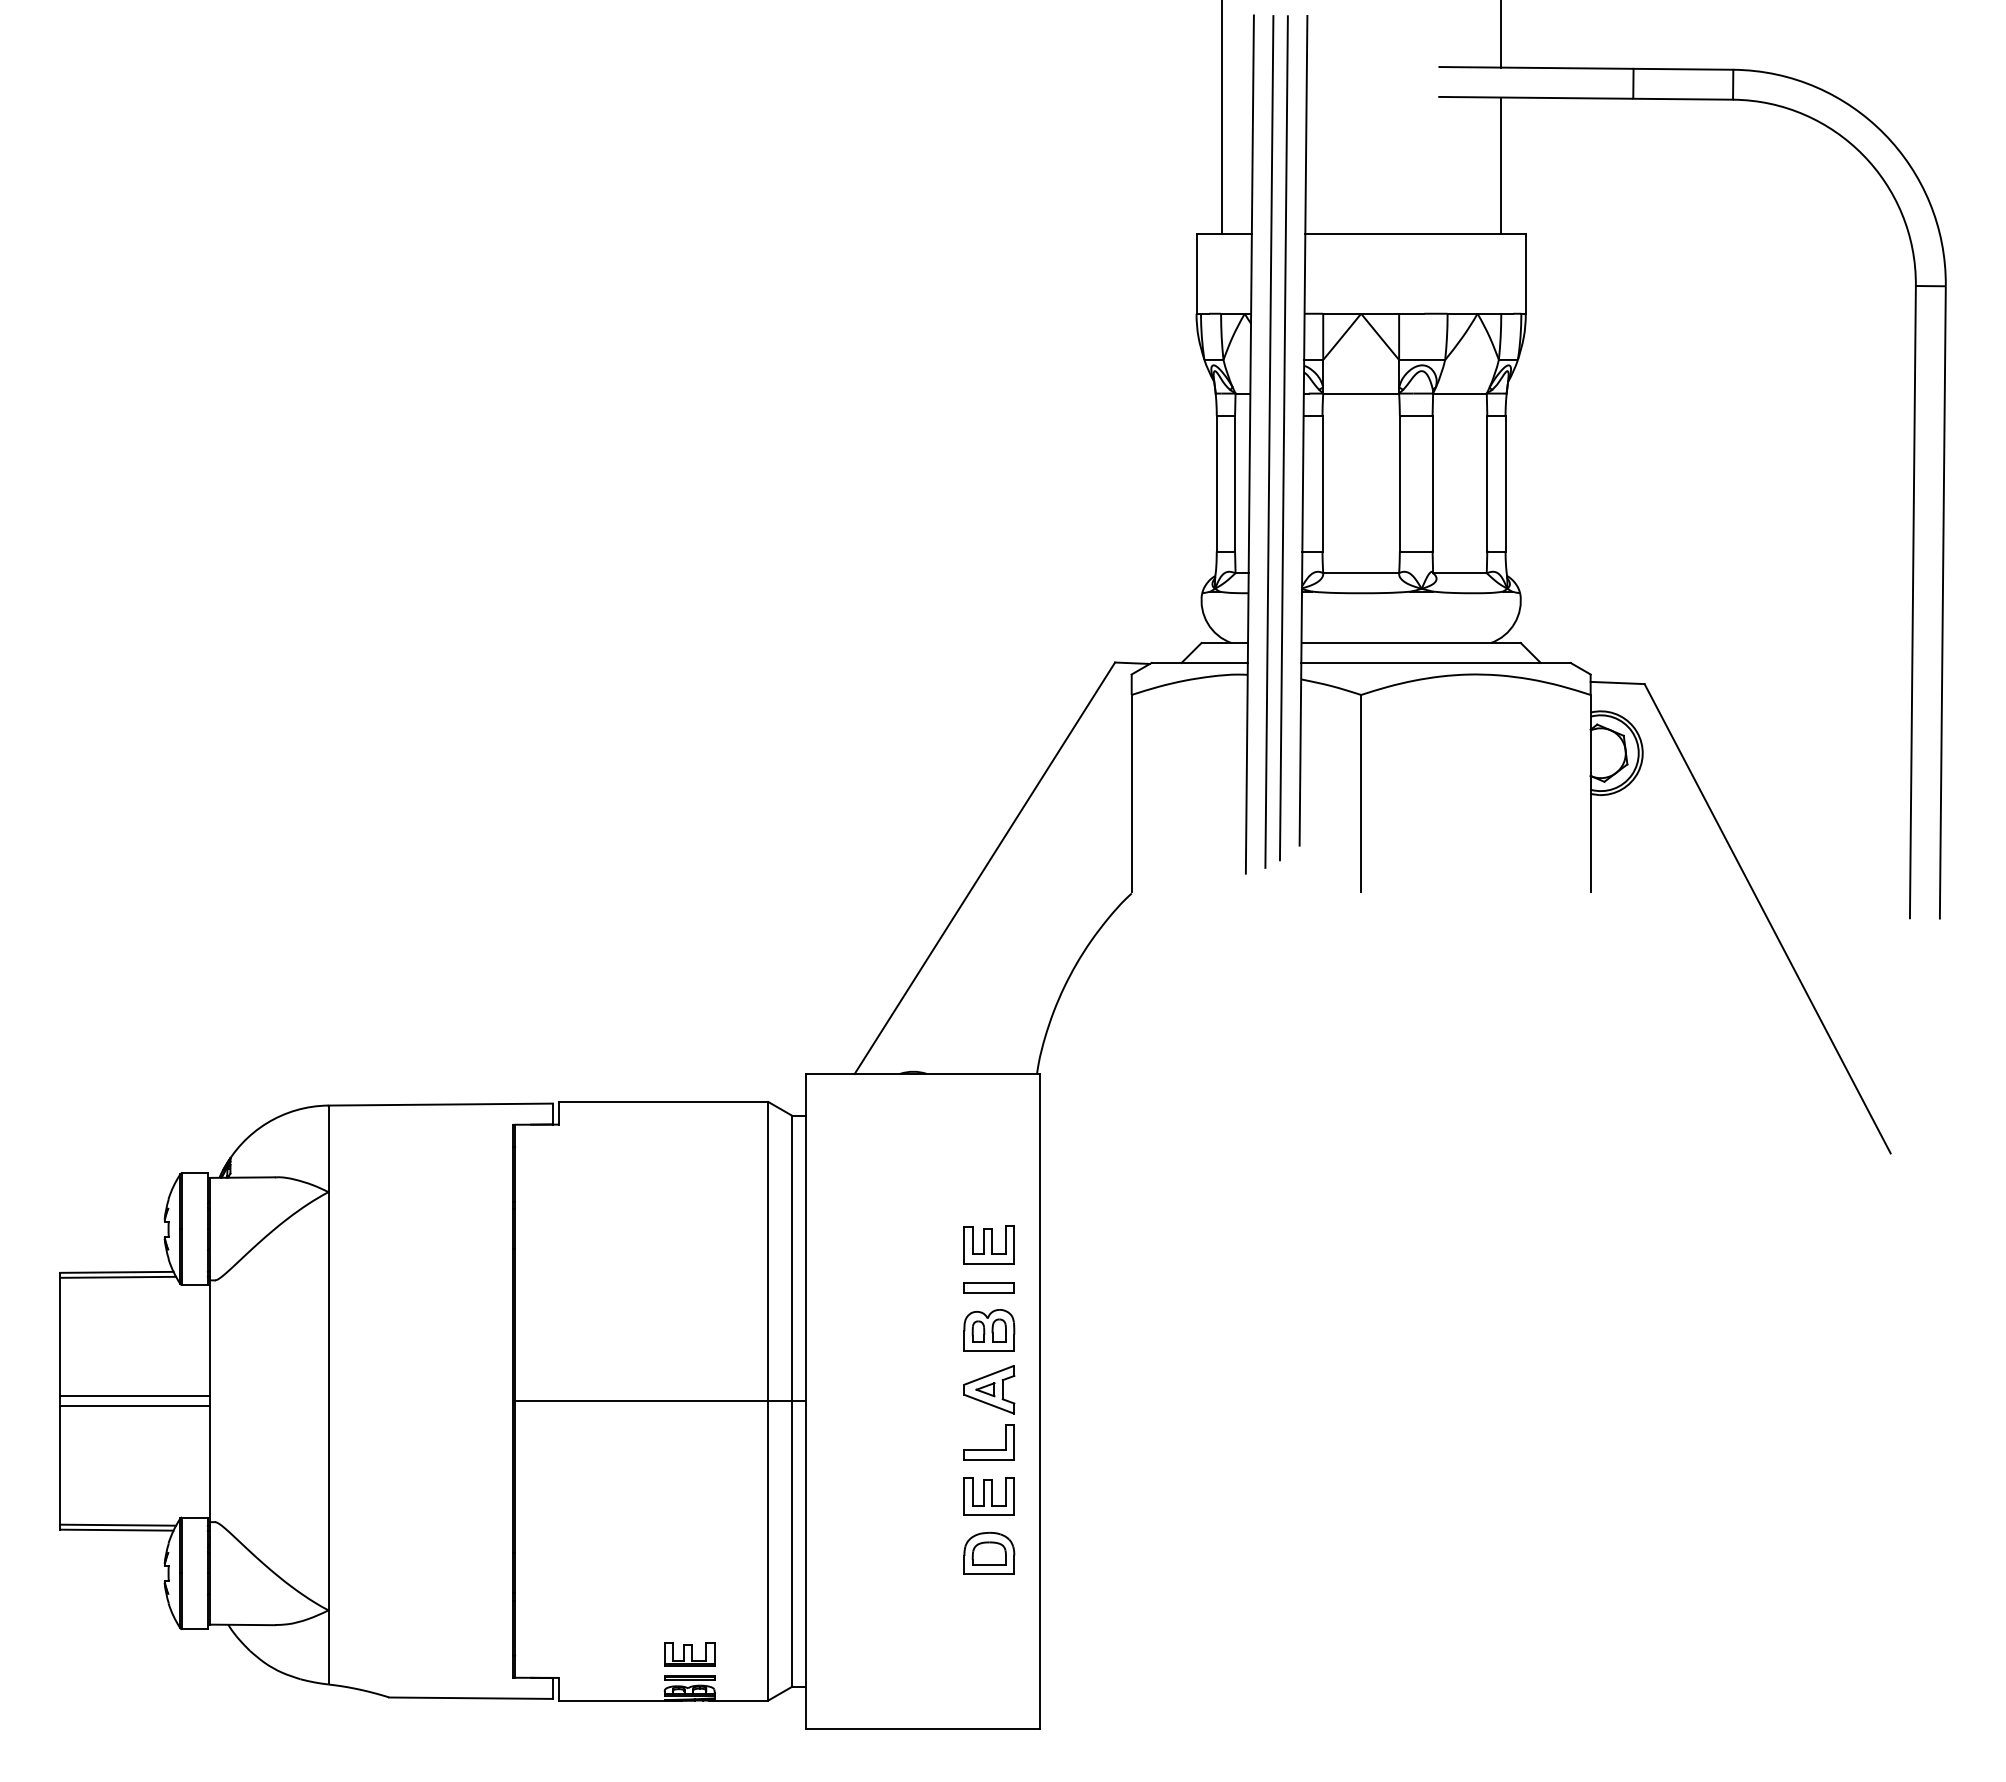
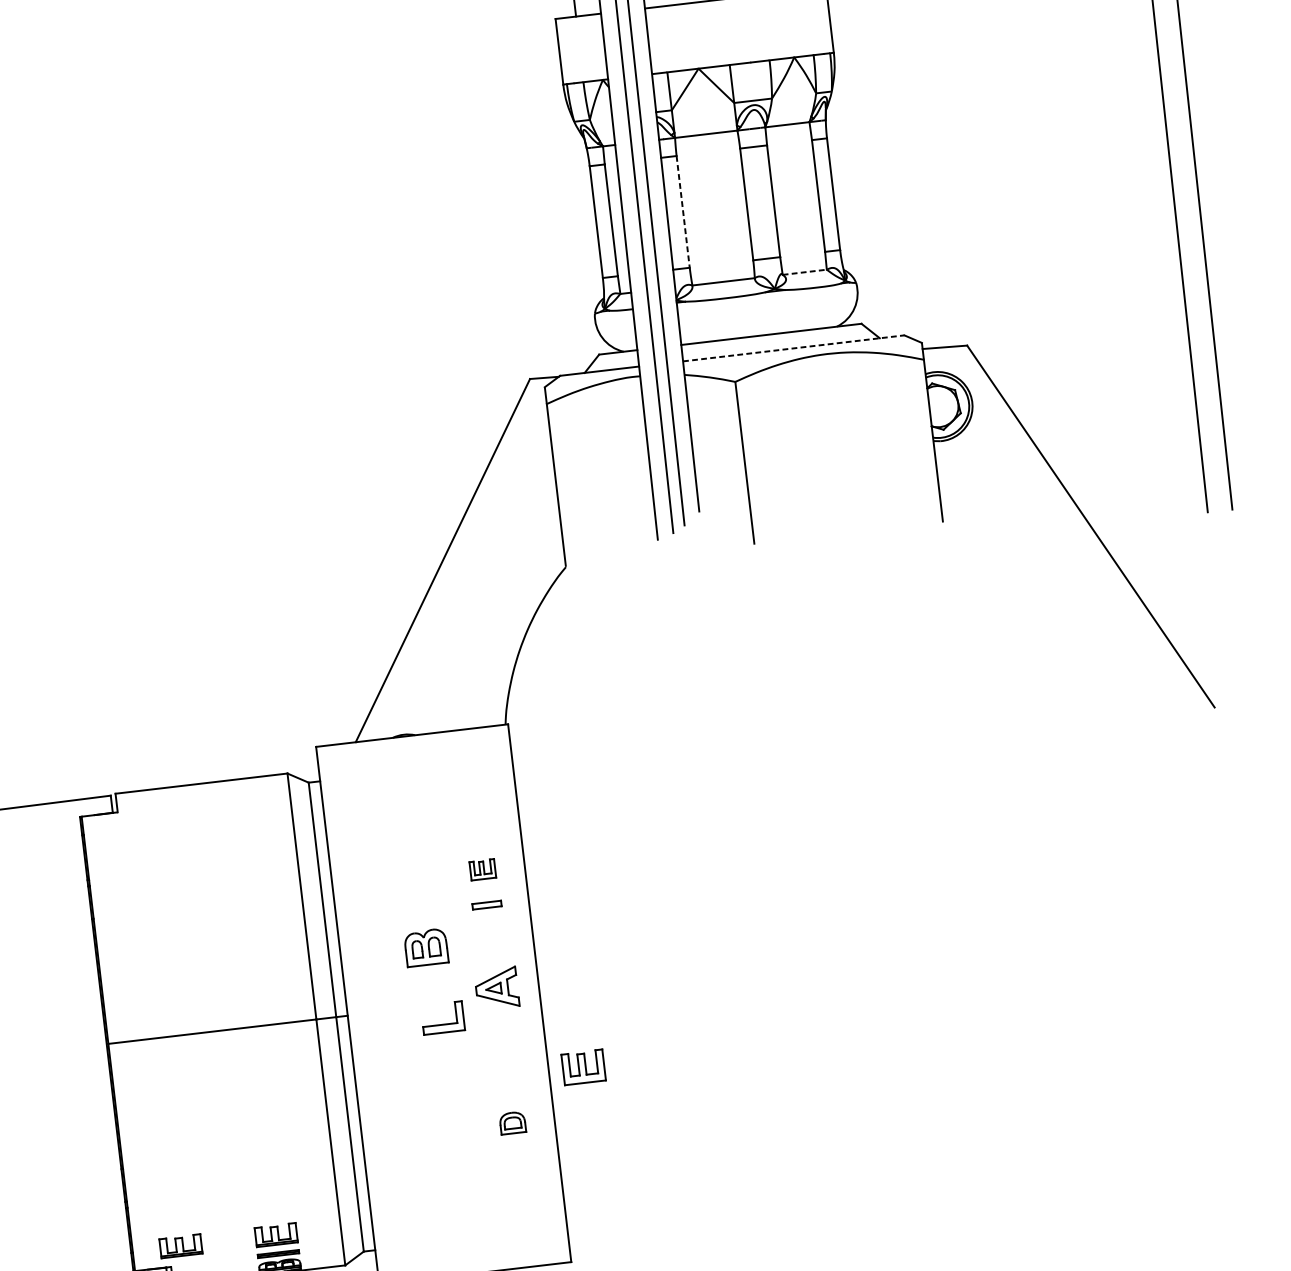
line: (1322, 484) -> (683, 212), solid -> dashed
line: (1459, 573) -> (804, 272), solid -> dashed
line: (1436, 662) -> (794, 347), solid -> dashed
part: (988, 1244) -> (482, 869), size x0.6
part: (988, 1287) -> (486, 904), size x0.7
part: (989, 1330) -> (426, 947), moved
part: (988, 1449) -> (442, 1023), moved
part: (988, 1496) -> (582, 1067), moved
part: (989, 1552) -> (512, 1122), size x0.6
part: (573, 1654) -> (180, 1246), added

